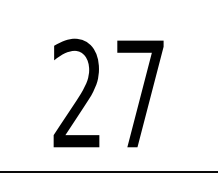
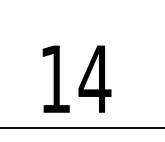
text: (109, 92) -> (75, 78), 27 -> 14

